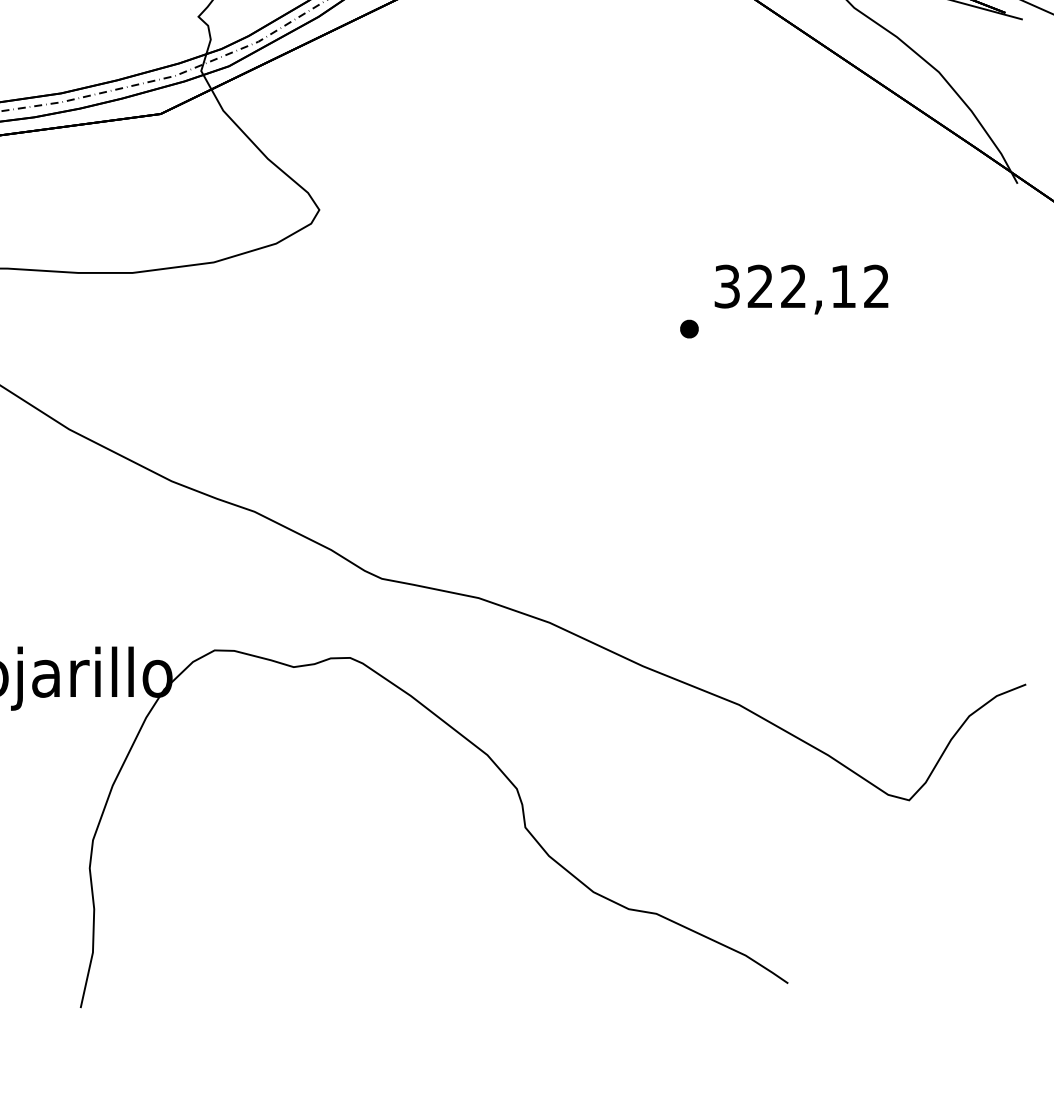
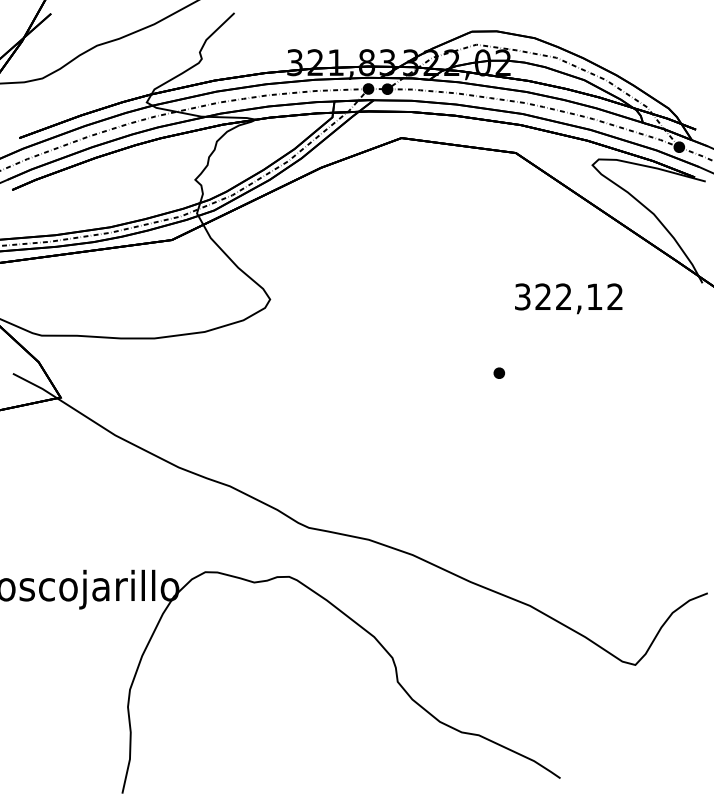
text: (801, 289) -> (568, 298), moved

